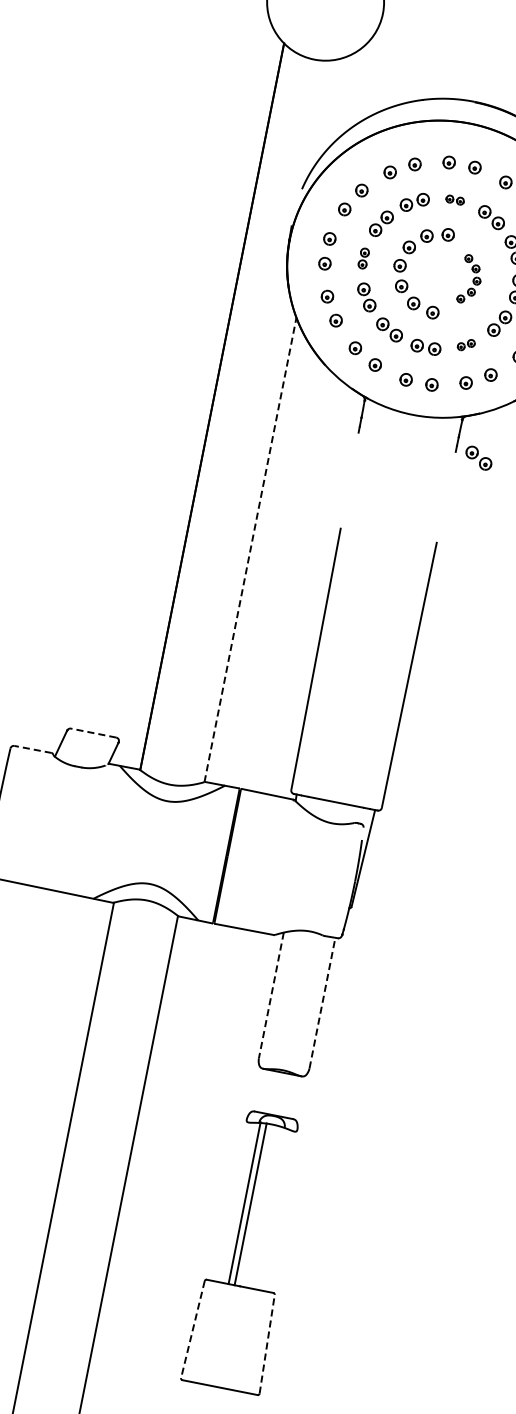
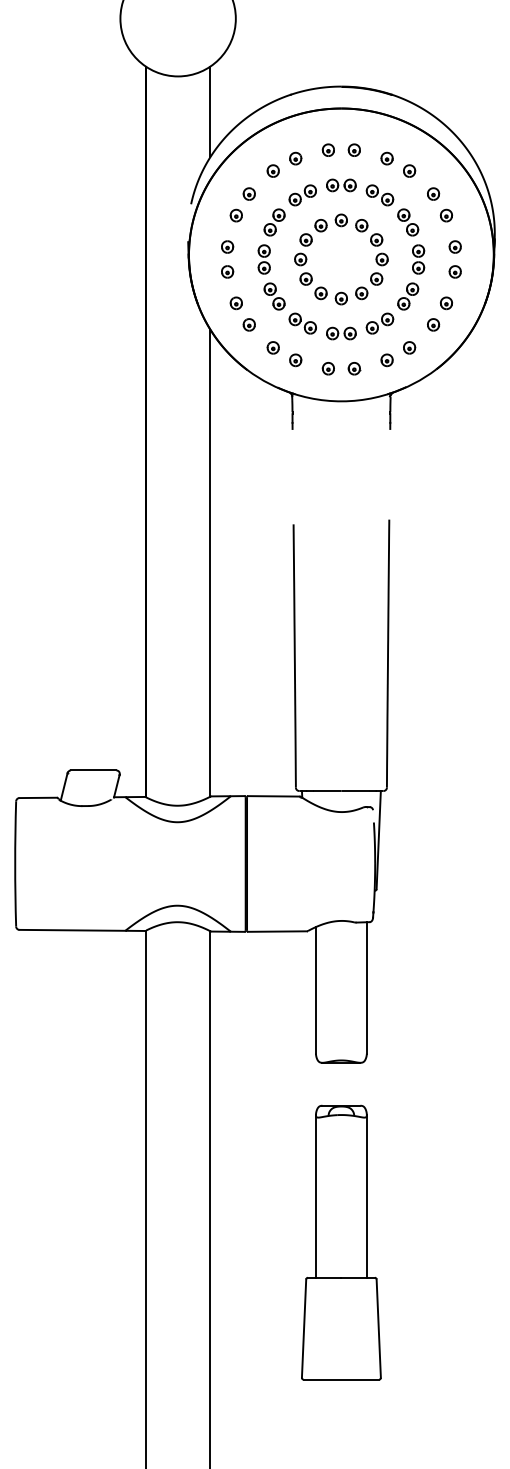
line: (339, 100) -> (210, 111), added
part: (455, 200) -> (341, 185), size x1.67
part: (363, 258) -> (263, 259), size x1.43
part: (470, 279) -> (371, 259), size x1.67
part: (465, 344) -> (379, 323), size x1.67
part: (478, 458) -> (413, 430), removed
line: (250, 550) -> (210, 563), dashed -> solid
line: (93, 733) -> (93, 770), dashed -> solid
line: (33, 749) -> (38, 797), dashed -> solid
line: (270, 995) -> (315, 990), dashed -> solid
line: (322, 1002) -> (366, 987), dashed -> solid
line: (244, 1203) -> (366, 1196), moved
line: (250, 1204) -> (315, 1196), moved
line: (193, 1330) -> (304, 1329), dashed -> solid
line: (266, 1344) -> (378, 1328), dashed -> solid

